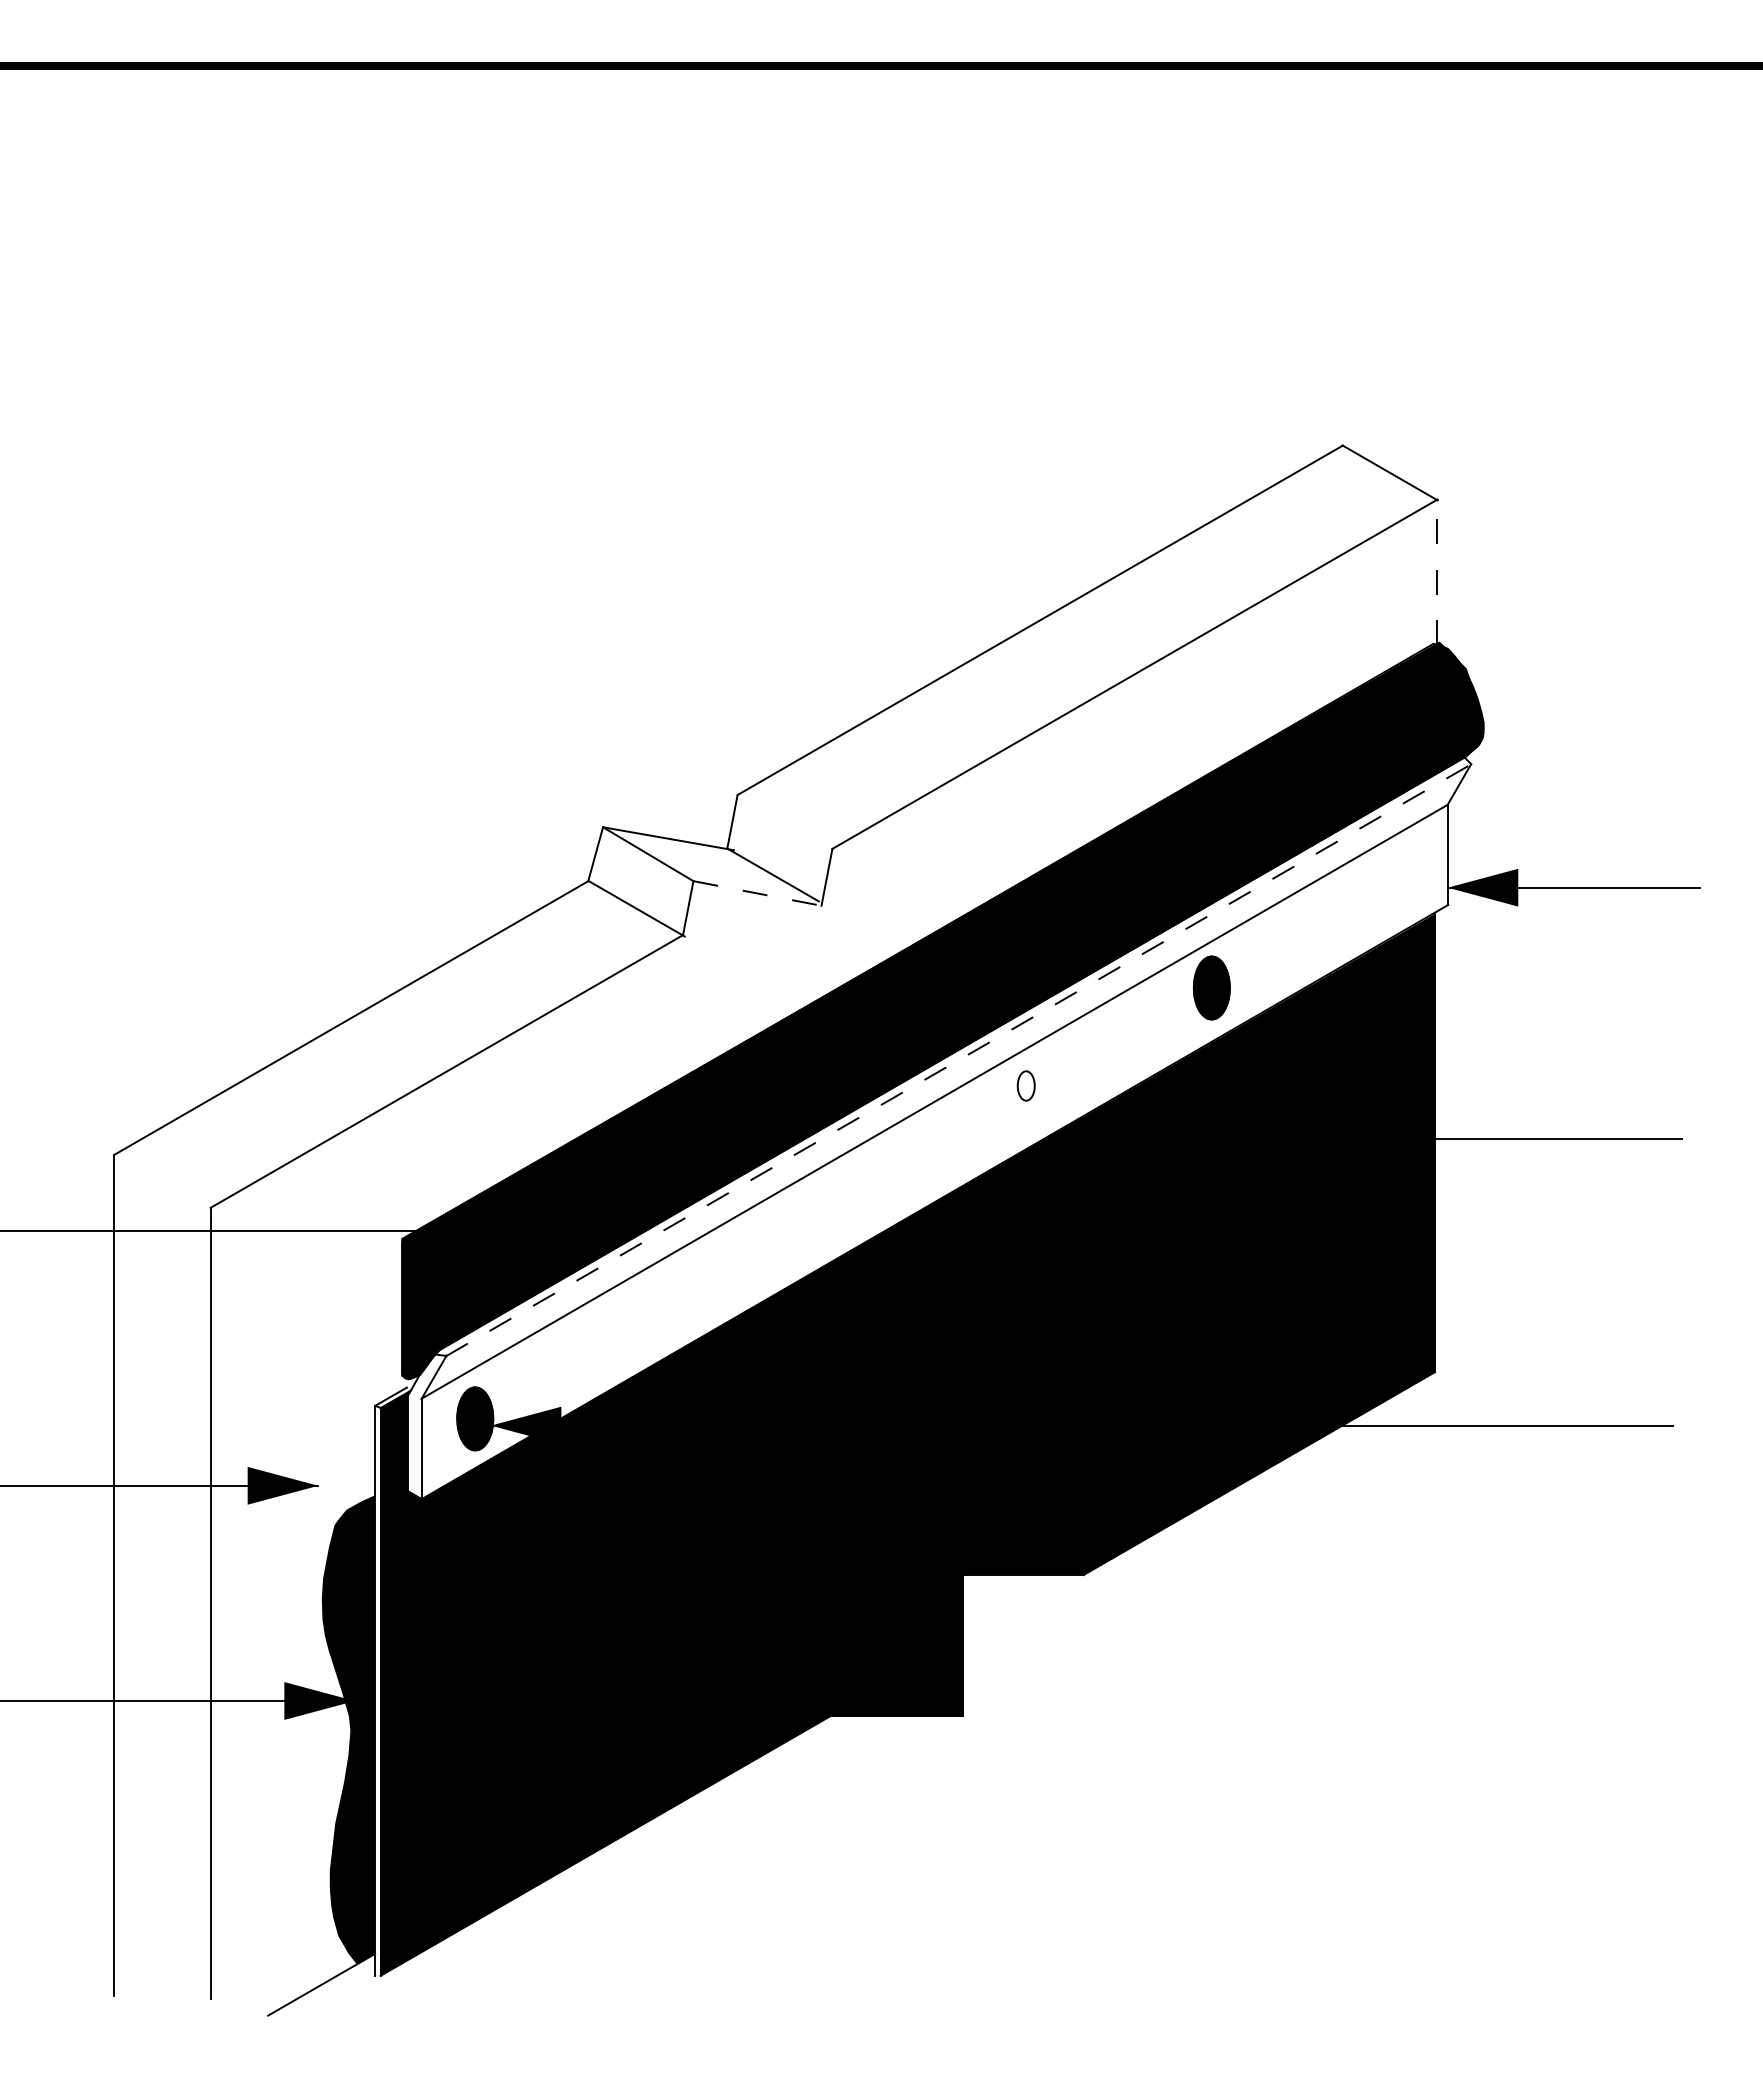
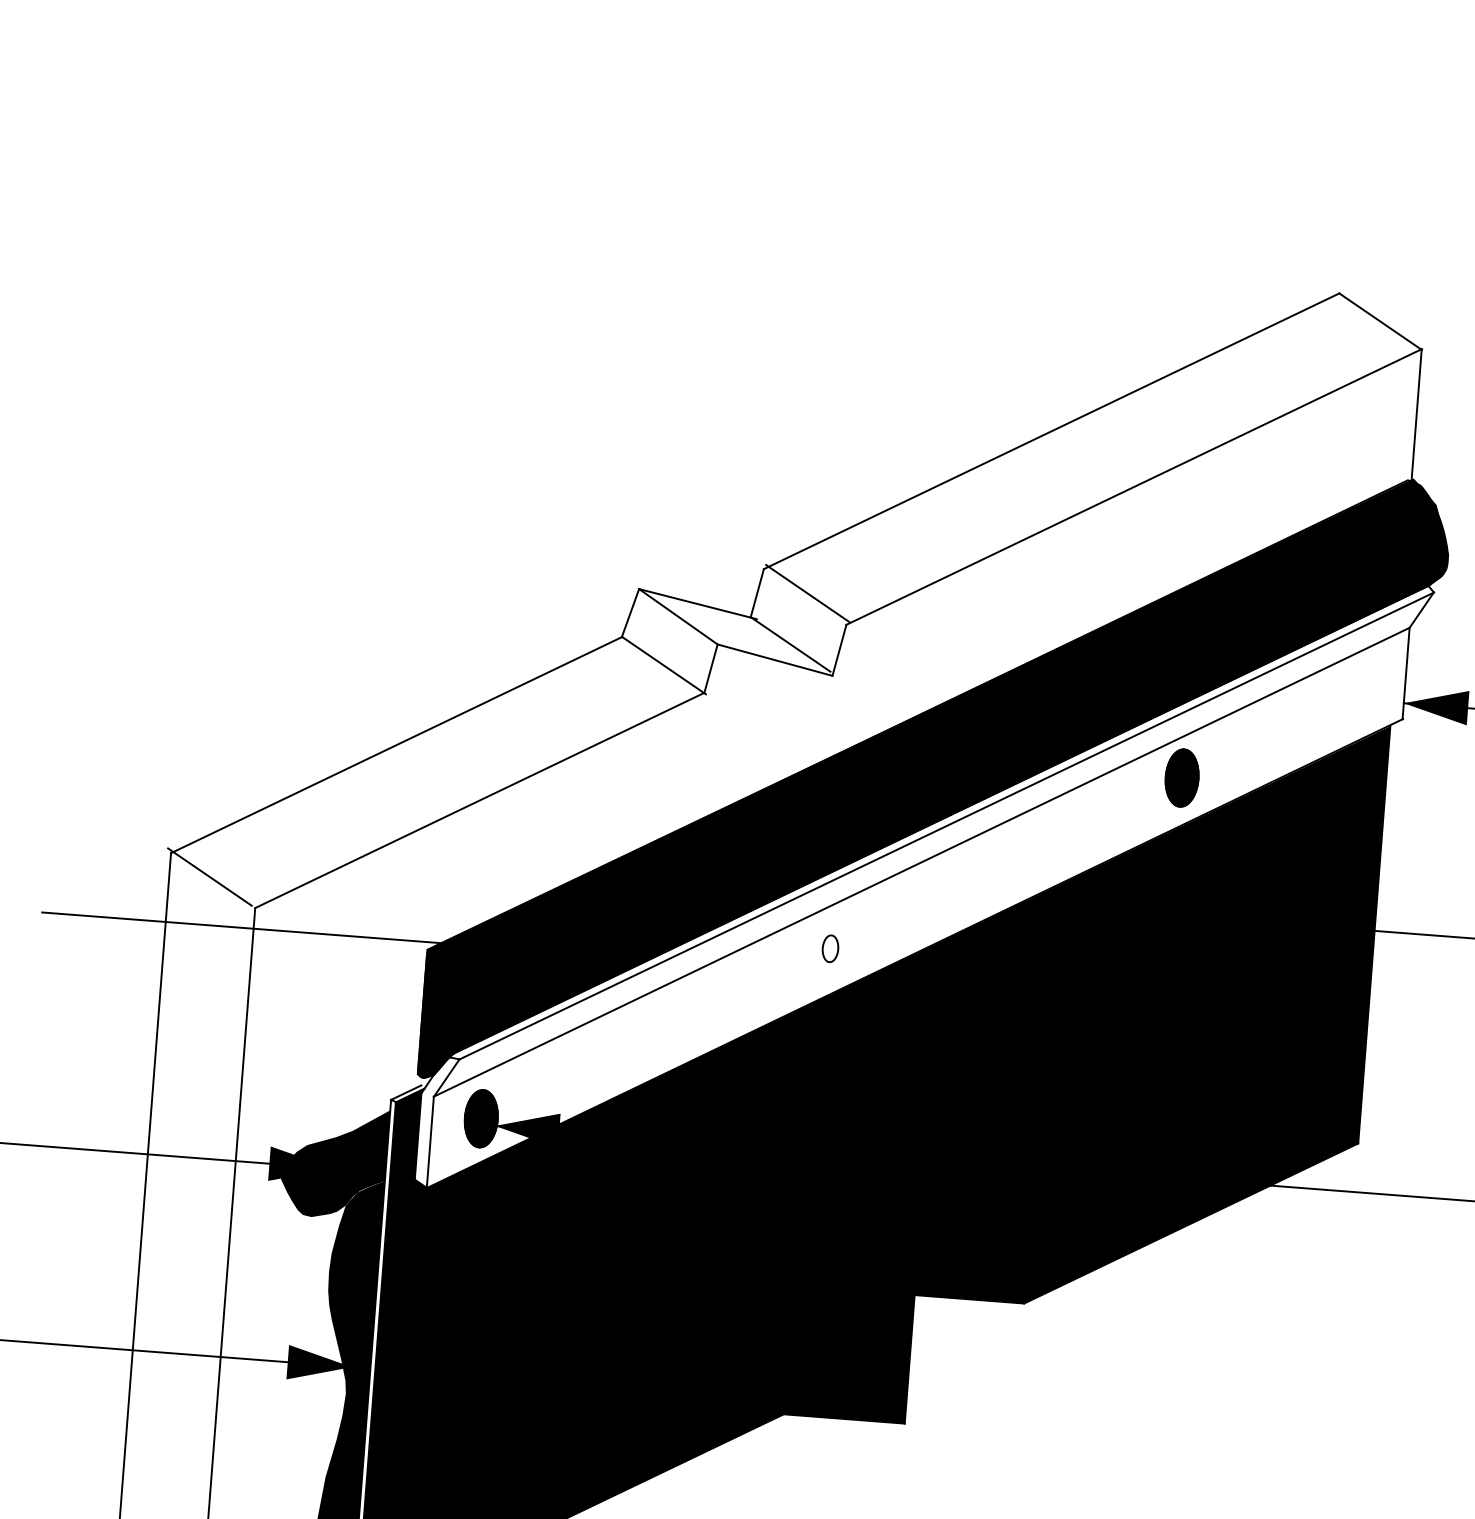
line: (1437, 572) -> (1416, 415), dashed -> solid
line: (787, 817) -> (807, 593), added
line: (757, 893) -> (775, 660), dashed -> solid
line: (958, 1060) -> (946, 826), dashed -> solid
part: (1025, 1085) -> (829, 948), moved
line: (158, 1177) -> (209, 876), added
fill: (318, 1478) -> (334, 1162), added

